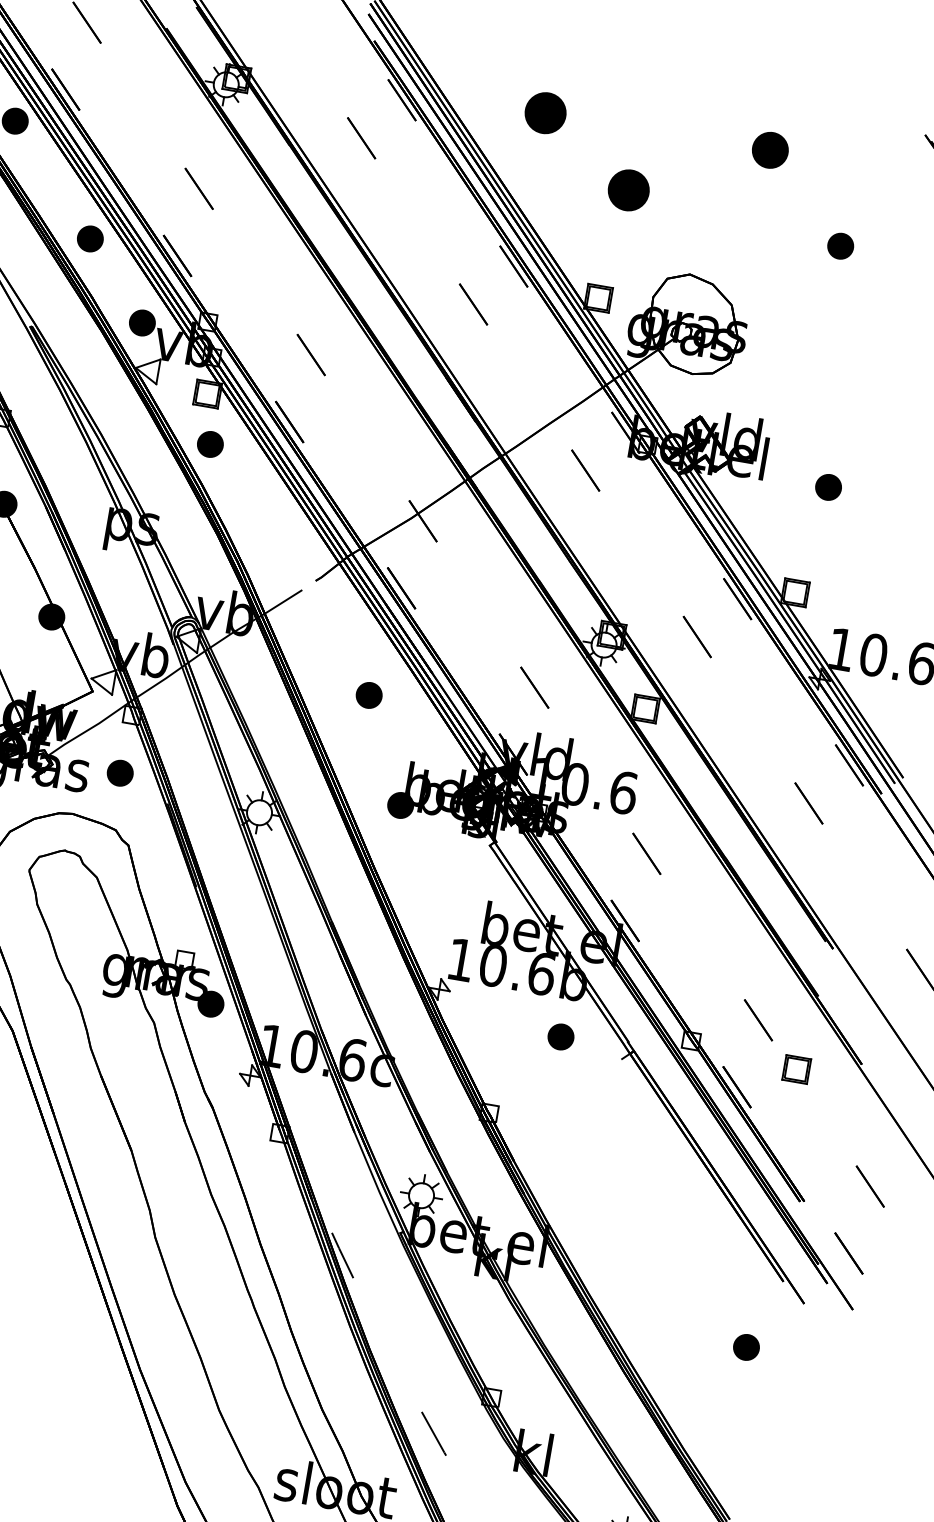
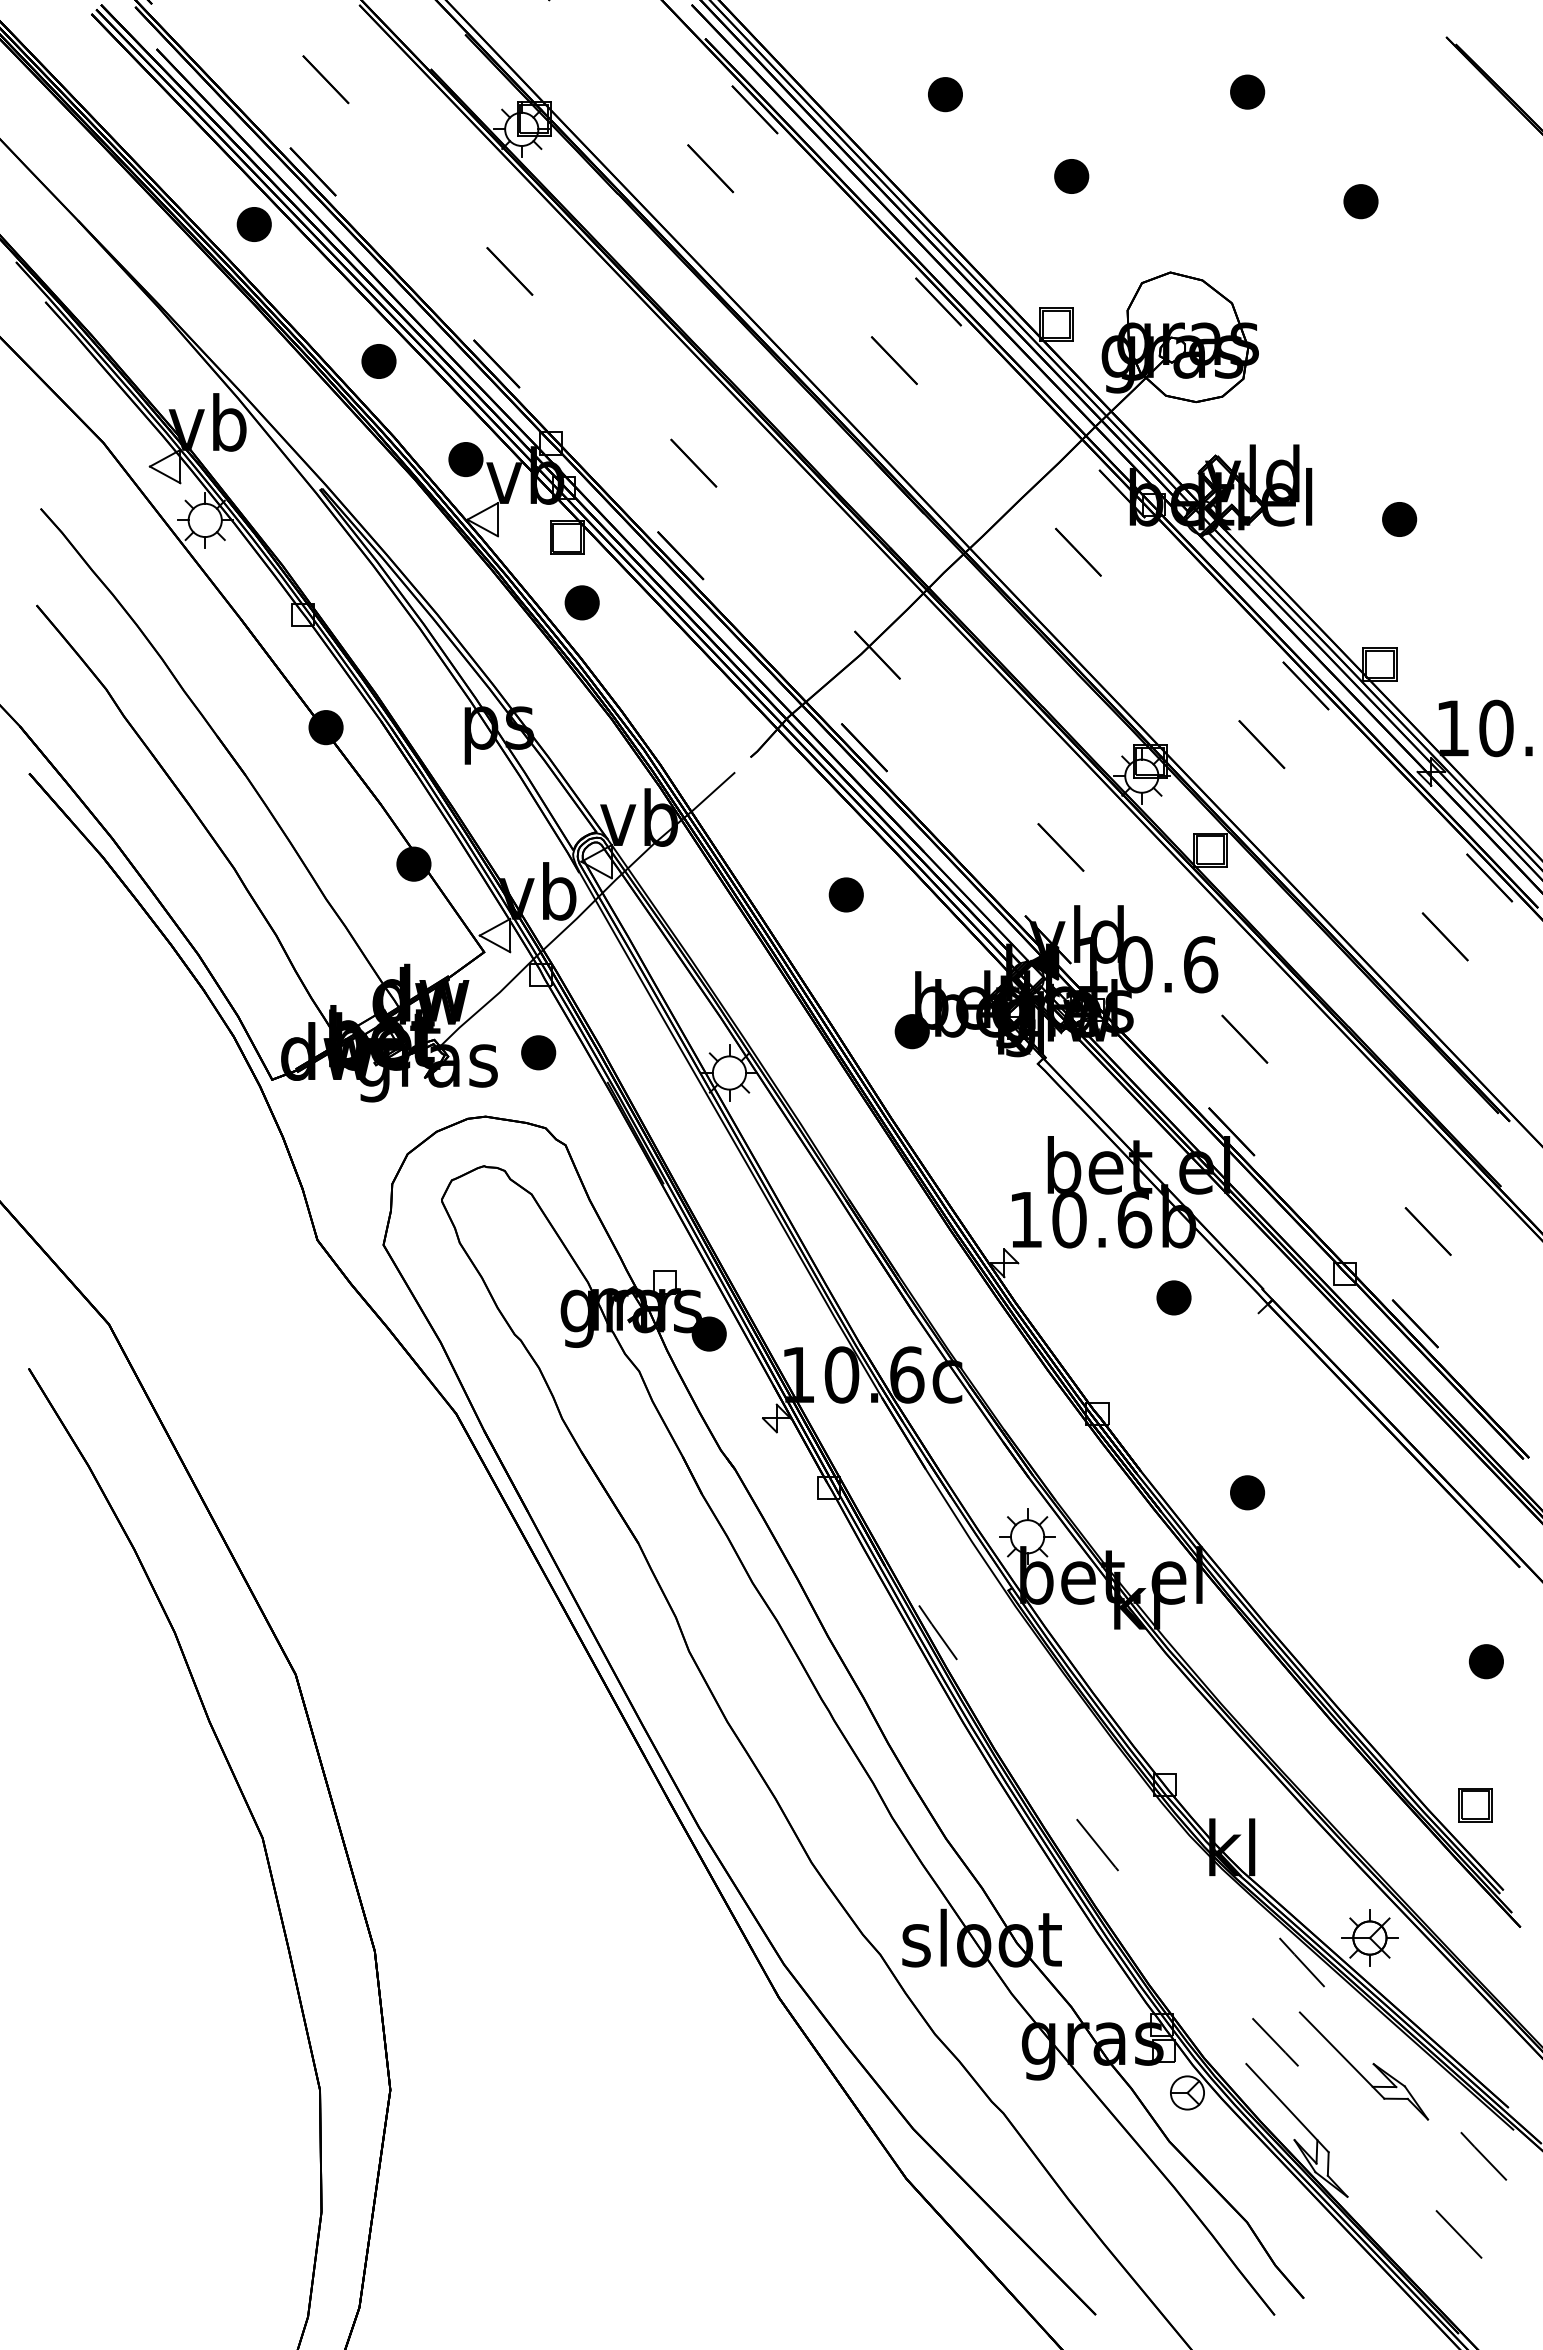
part: (545, 113) -> (945, 94), size x0.62
part: (770, 149) -> (1247, 91), size x0.71
part: (628, 190) -> (1071, 176), size x0.62
part: (796, 1069) -> (1475, 1805), moved
part: (590, 1191) -> (1247, 1492), added

